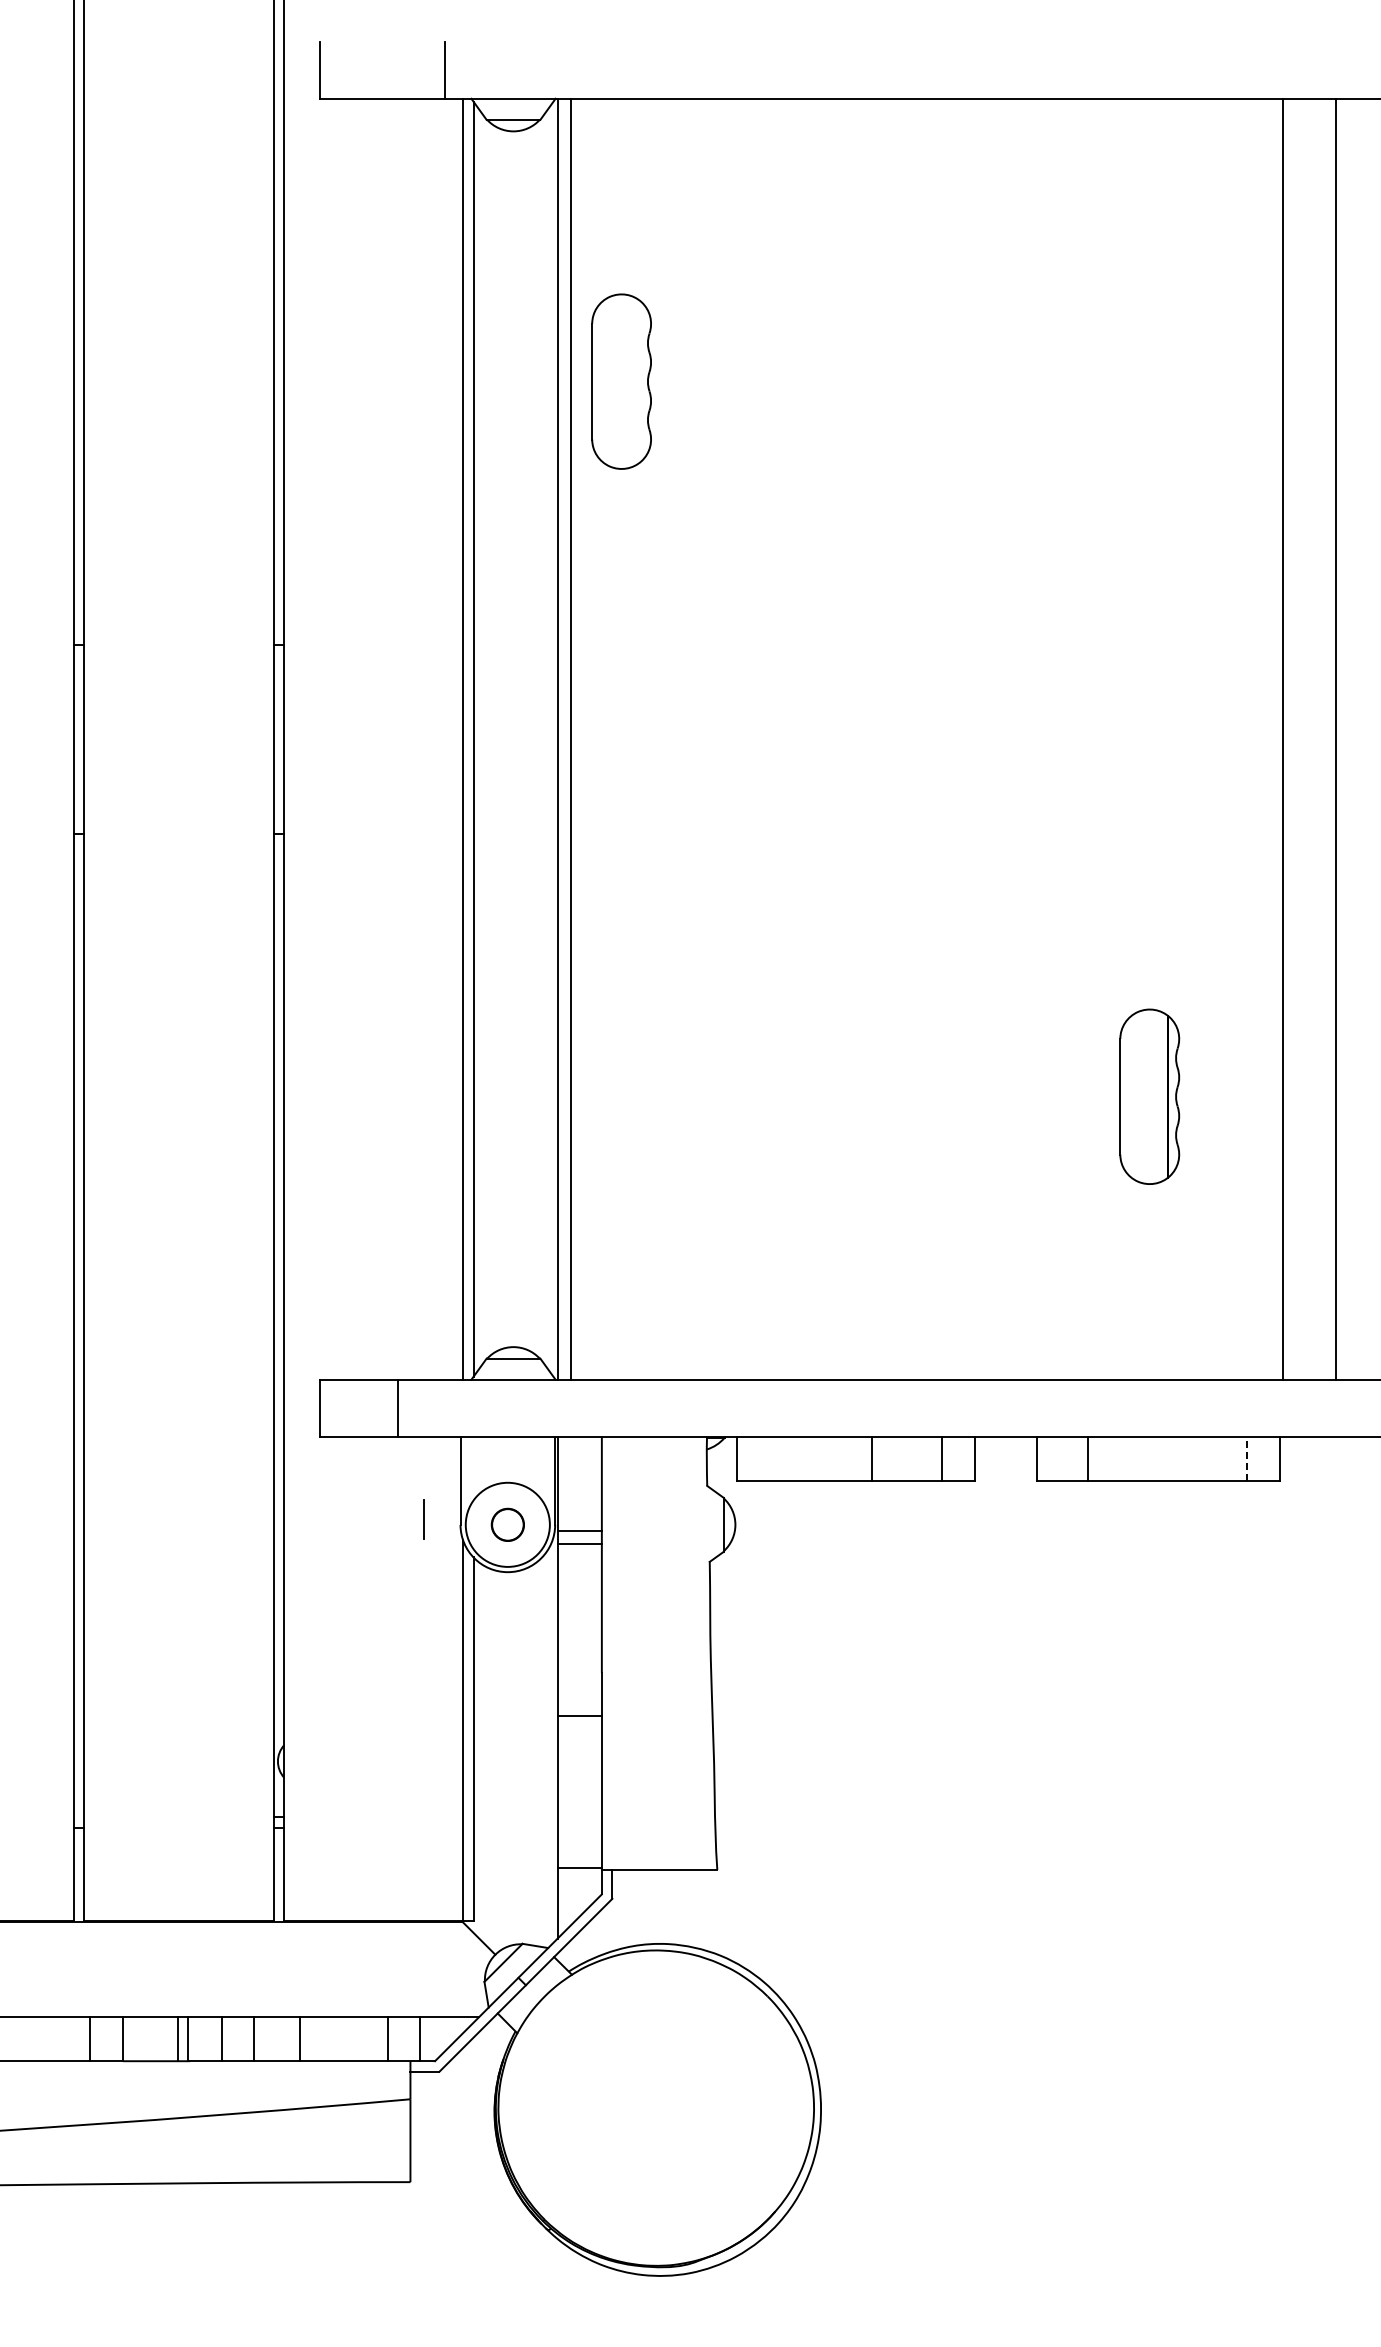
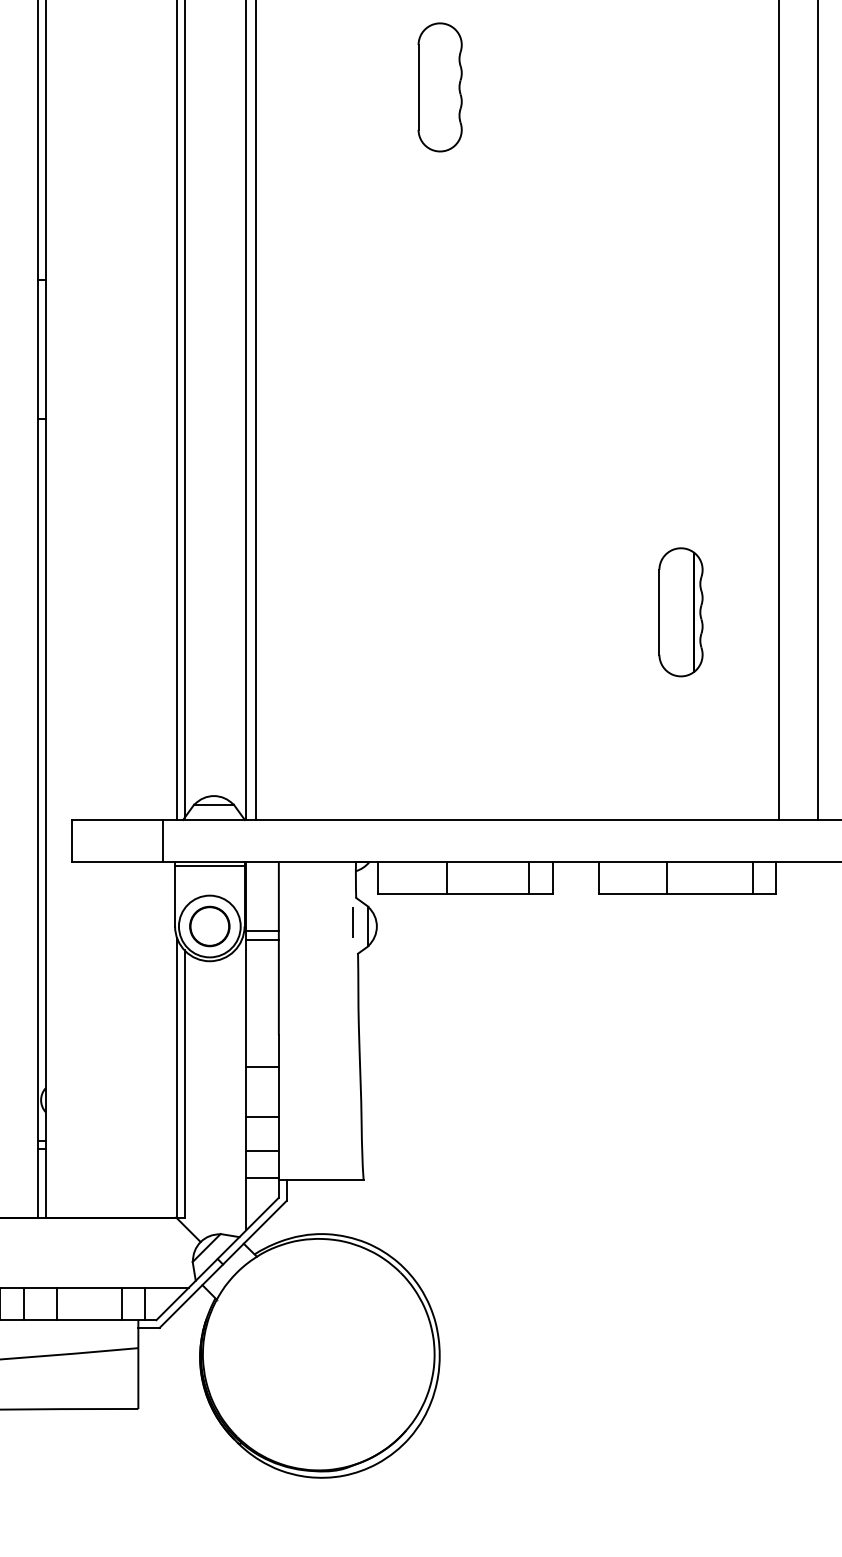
part: (621, 381) -> (440, 87), moved
line: (397, 1407) -> (163, 840), moved
line: (507, 1442) -> (209, 866), added
line: (872, 1458) -> (446, 877), moved
line: (1088, 1458) -> (667, 877), moved
line: (1247, 1458) -> (752, 877), dashed -> solid
line: (423, 1519) -> (352, 922), moved
circle: (507, 1524) -> (209, 926), size x1.67
line: (579, 1783) -> (262, 1116), added
line: (579, 1831) -> (262, 1151), added

